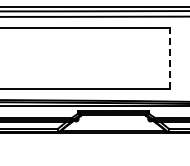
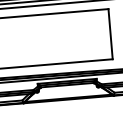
line: (170, 57) -> (110, 33), dashed -> solid

